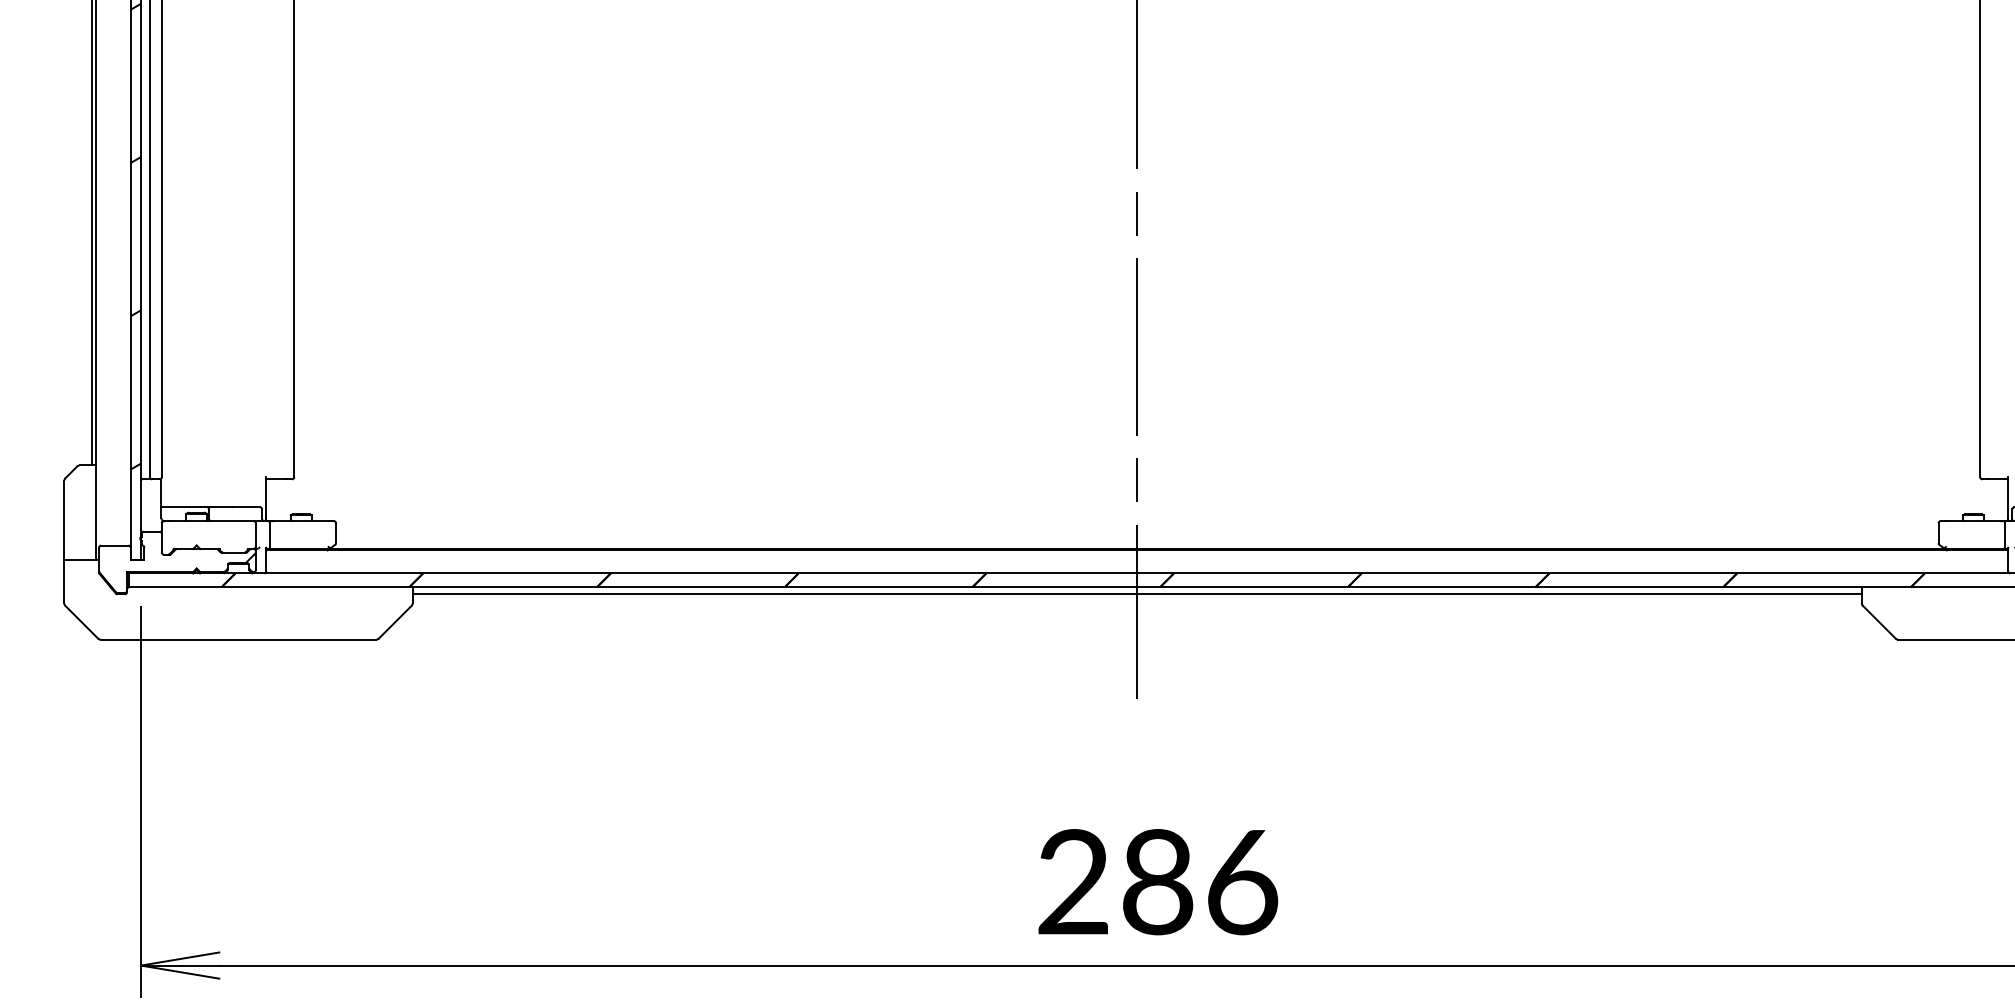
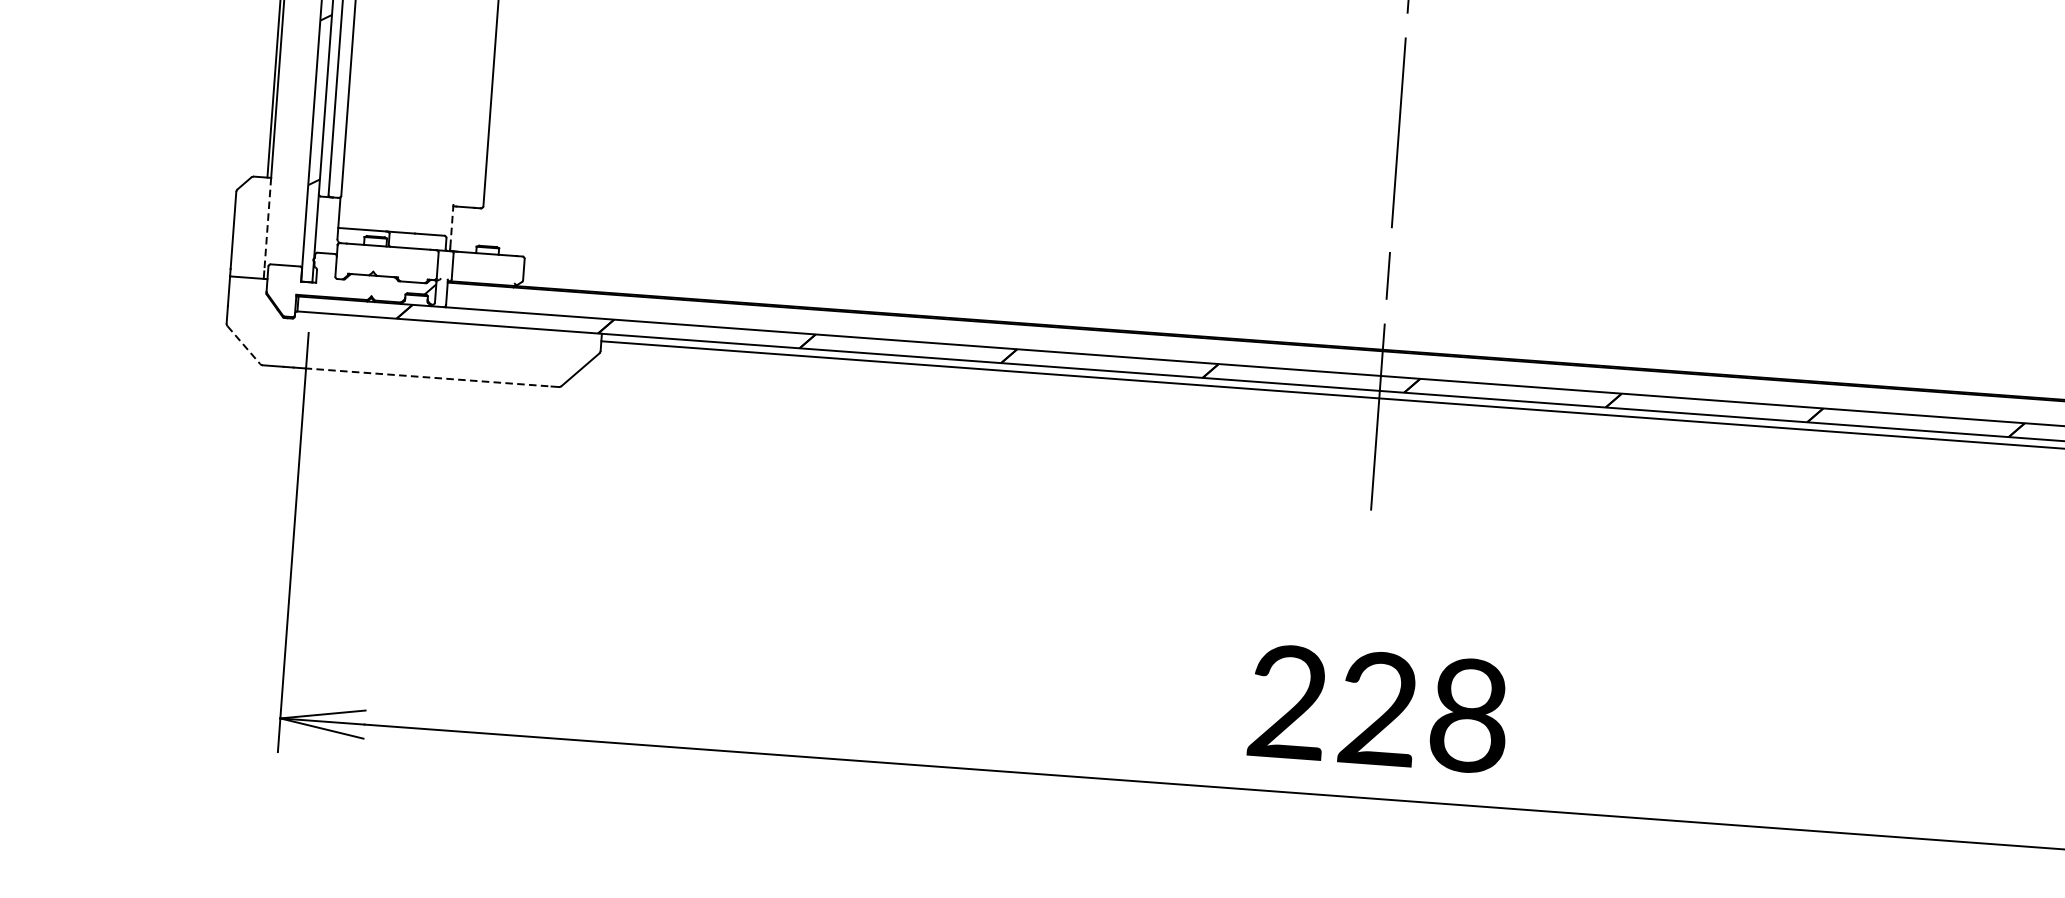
line: (266, 497) -> (452, 225), solid -> dashed
line: (95, 508) -> (267, 224), solid -> dashed
line: (82, 622) -> (244, 345), solid -> dashed
line: (255, 639) -> (429, 377), solid -> dashed
text: (1200, 882) -> (1424, 712), 286 -> 228

